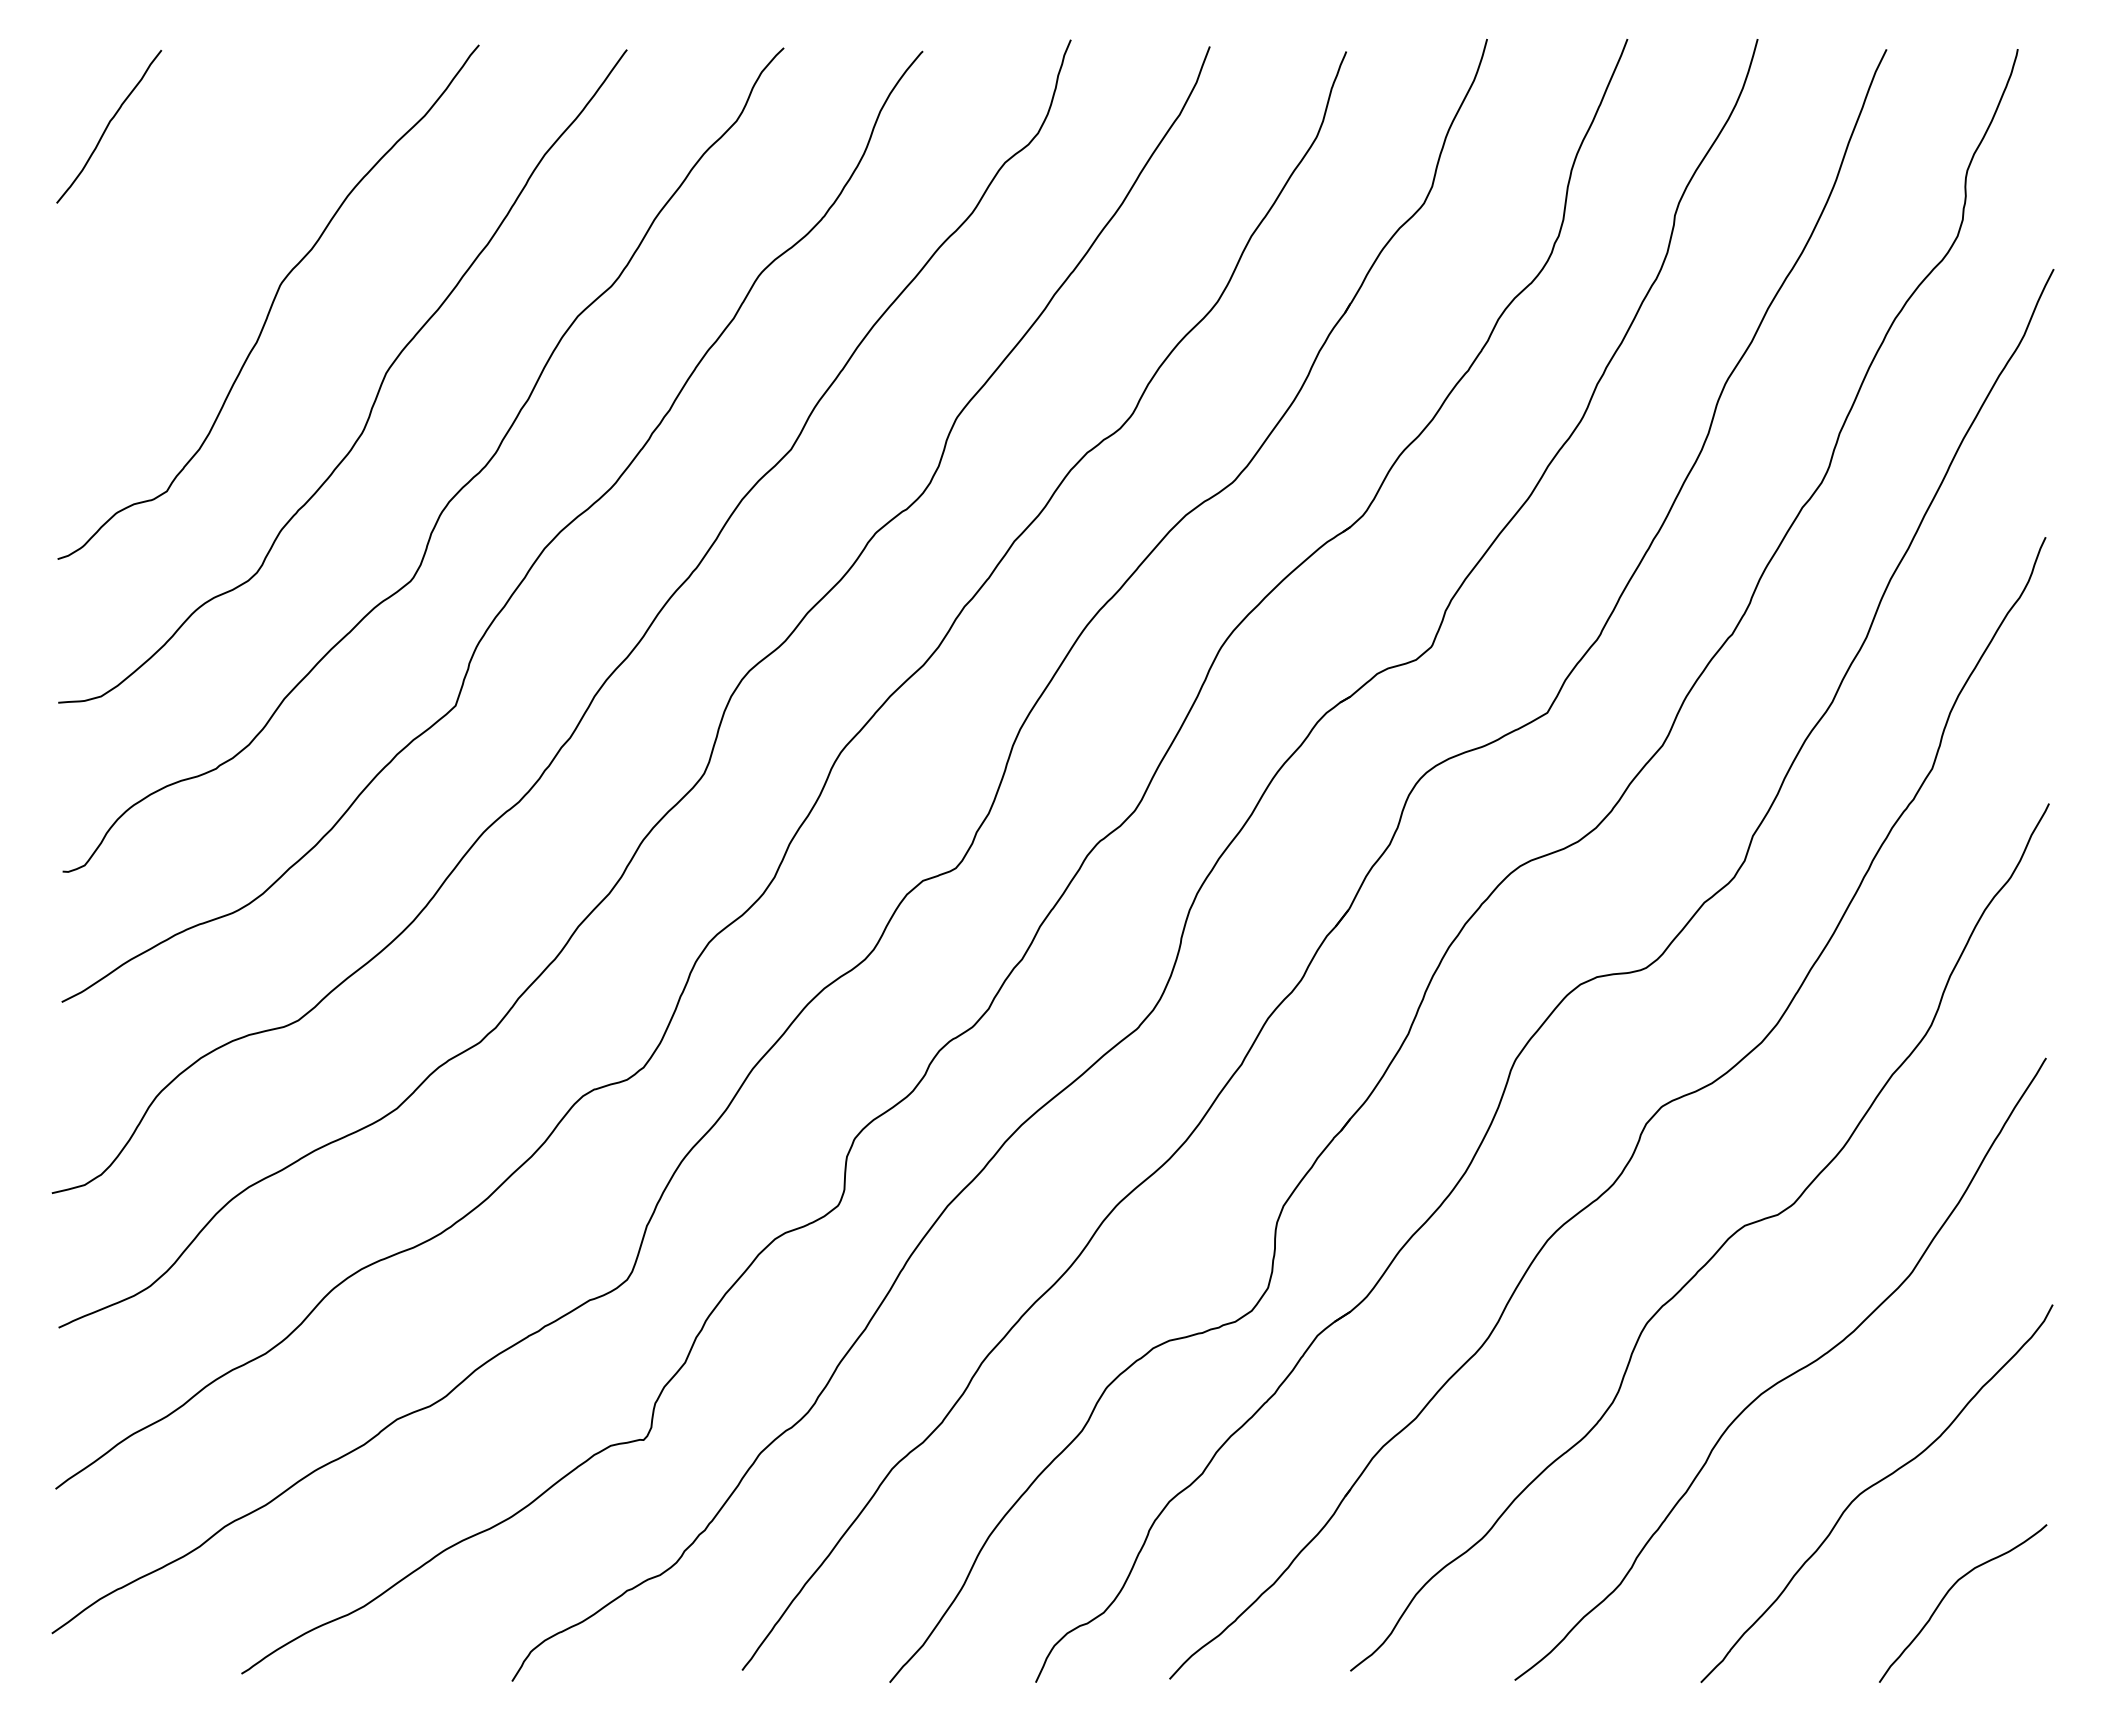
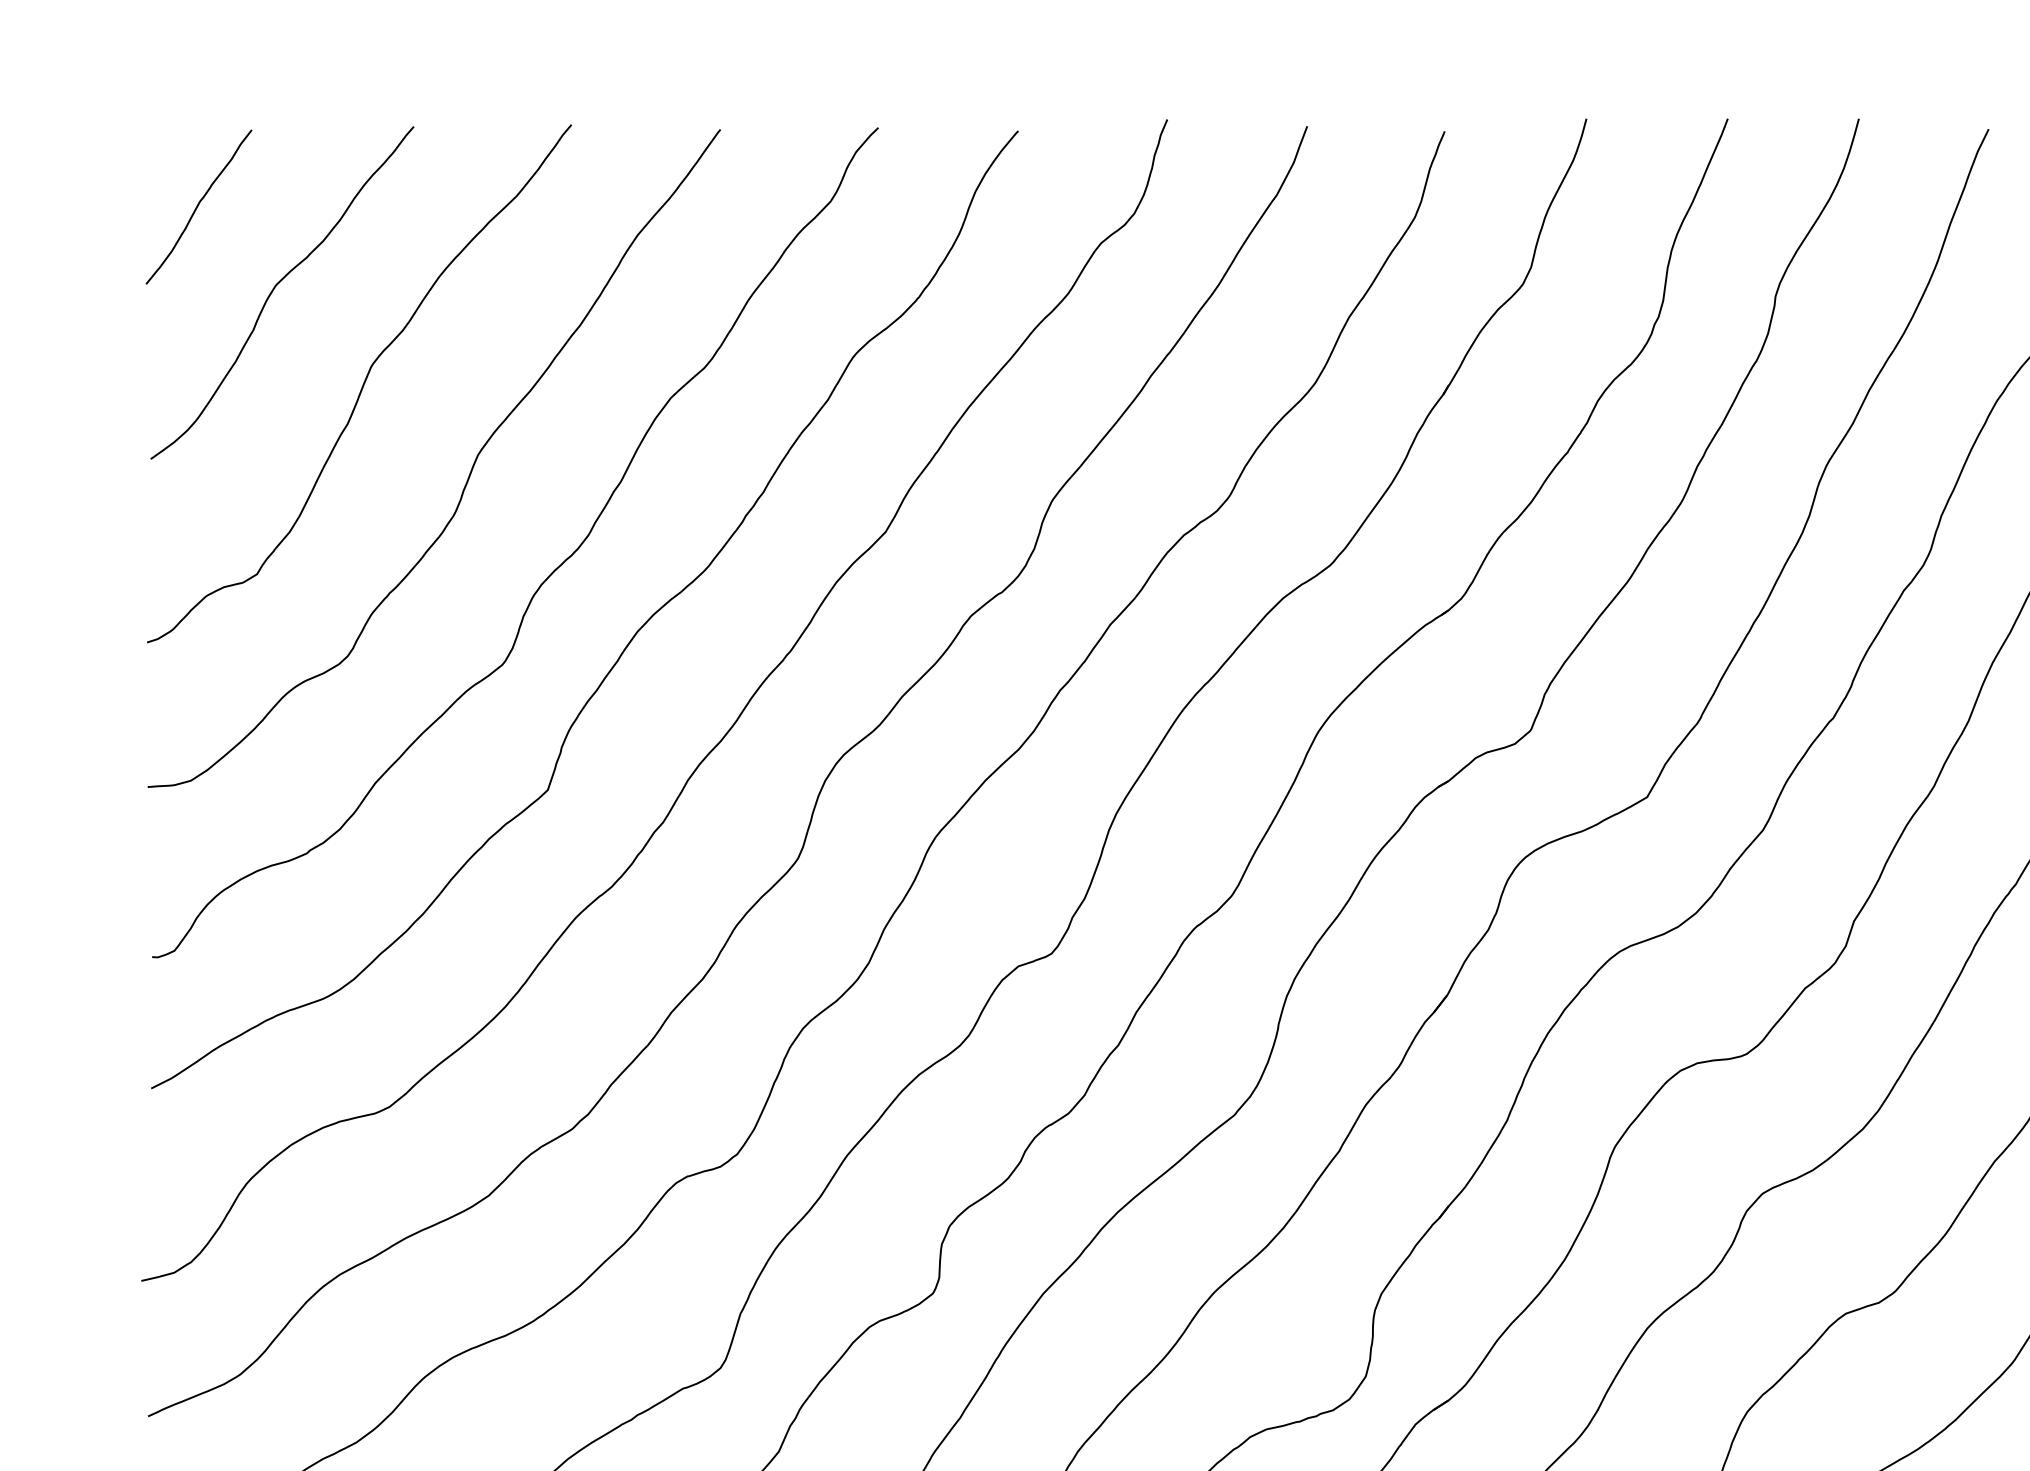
curve: (186, 205) -> (276, 286), added

